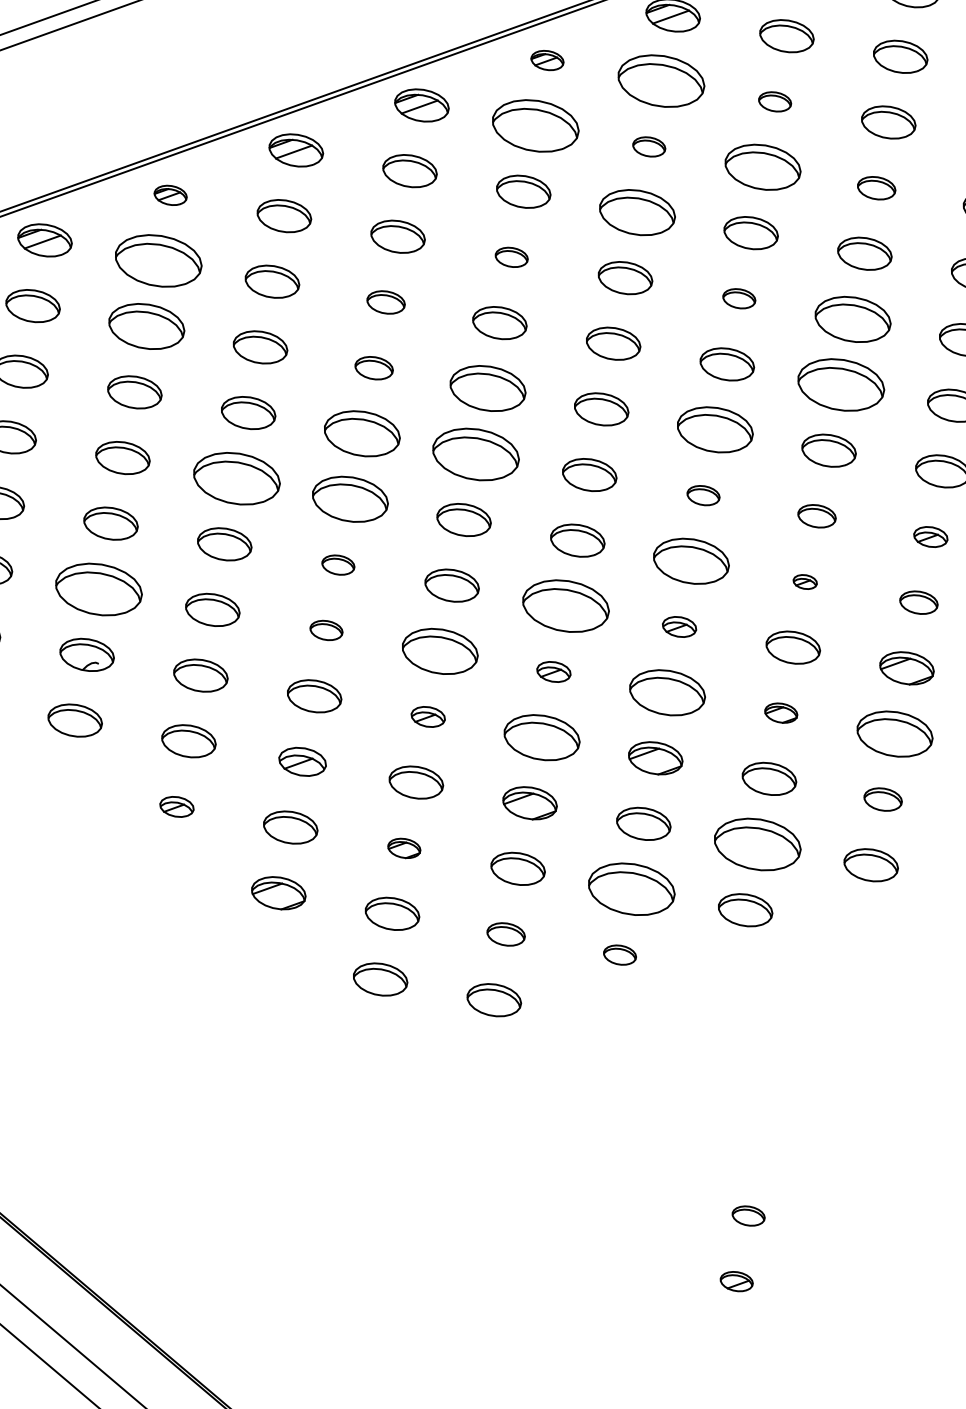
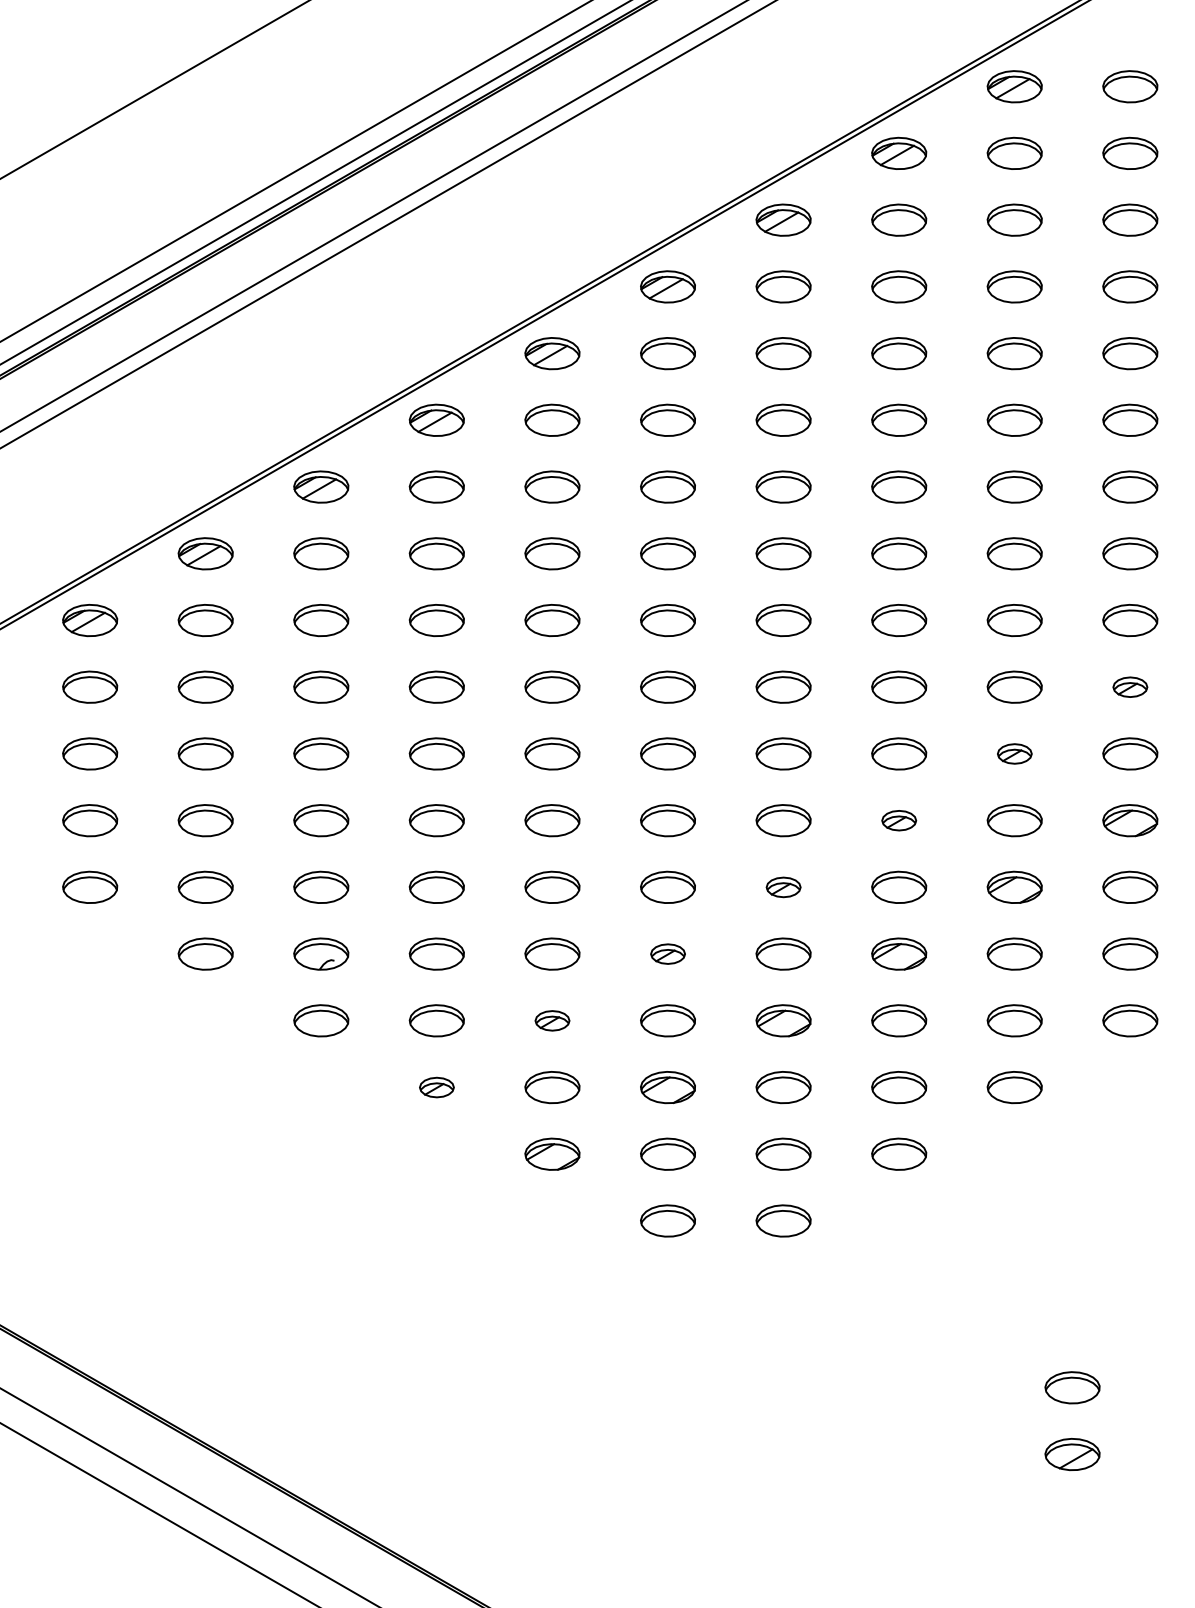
part: (547, 59) -> (667, 286), size x1.67
part: (661, 80) -> (783, 286), size x0.62
part: (775, 101) -> (899, 286), size x1.67
part: (535, 125) -> (667, 353), size x0.62
part: (649, 146) -> (783, 353), size x1.67
part: (763, 167) -> (899, 353), size x0.71
part: (876, 187) -> (1014, 353), size x1.43
part: (170, 194) -> (321, 486), size x1.67
part: (637, 211) -> (783, 419), size x0.71
part: (511, 256) -> (667, 486), size x1.67
part: (158, 260) -> (321, 553), size x0.62
part: (739, 298) -> (899, 486), size x1.67
part: (386, 302) -> (552, 553), size x1.43
part: (852, 318) -> (1014, 486), size x0.71
part: (146, 326) -> (321, 620), size x0.71
part: (374, 368) -> (552, 620), size x1.43
part: (840, 384) -> (1014, 553), size x0.62
part: (487, 388) -> (667, 620), size x0.71
part: (715, 430) -> (899, 620), size x0.71
part: (362, 432) -> (552, 686), size x0.71
part: (475, 453) -> (667, 686), size x0.62
part: (236, 478) -> (436, 753), size x0.62
part: (703, 495) -> (899, 686), size x1.67
part: (350, 498) -> (552, 753), size x0.71
part: (816, 515) -> (1014, 686), size x1.43
part: (691, 560) -> (899, 753), size x0.71
part: (338, 564) -> (552, 820), size x1.67
part: (804, 581) -> (1014, 753), size x1.43
part: (99, 588) -> (321, 886), size x0.62
part: (919, 602) -> (1130, 753), size x1.43
part: (565, 606) -> (783, 820), size x0.62
part: (326, 629) -> (552, 886), size x1.67
part: (439, 650) -> (667, 886), size x0.71
part: (668, 691) -> (899, 886), size x0.71
part: (781, 712) -> (1014, 886), size x1.67
part: (895, 733) -> (1130, 886), size x0.71
part: (541, 736) -> (783, 953), size x0.71
part: (302, 761) -> (552, 1020), size x0.71
part: (883, 799) -> (1130, 953), size x1.43
part: (757, 844) -> (1014, 1020), size x0.62
part: (403, 848) -> (667, 1087), size x1.67
part: (632, 889) -> (899, 1087), size x0.62
part: (506, 933) -> (783, 1153), size x1.43
part: (620, 954) -> (899, 1153), size x1.67
part: (748, 1215) -> (1072, 1387), size x1.67
part: (736, 1281) -> (1072, 1454), size x1.67

